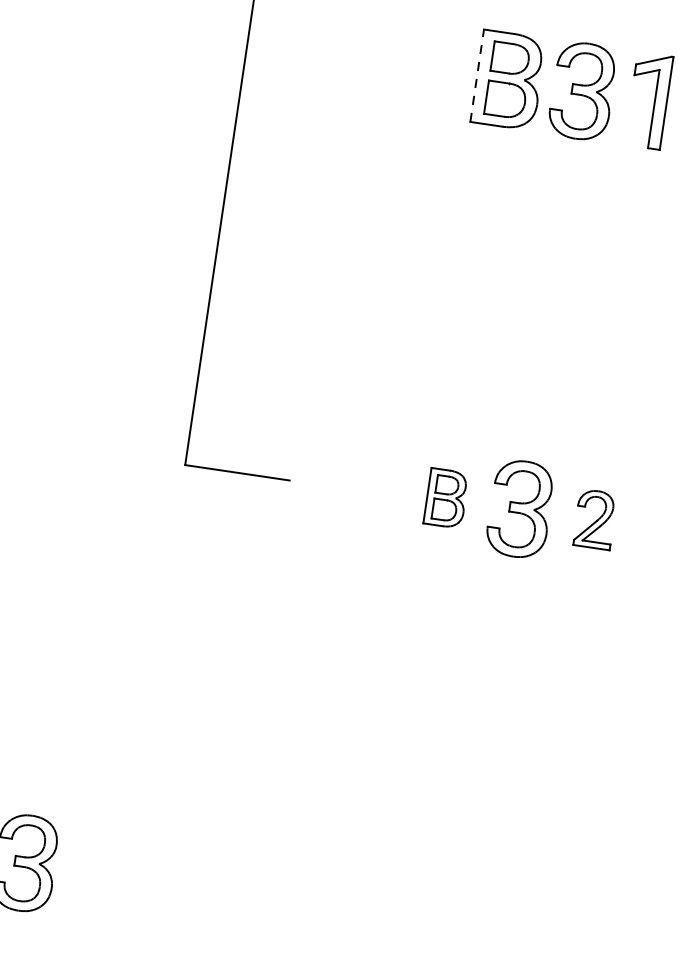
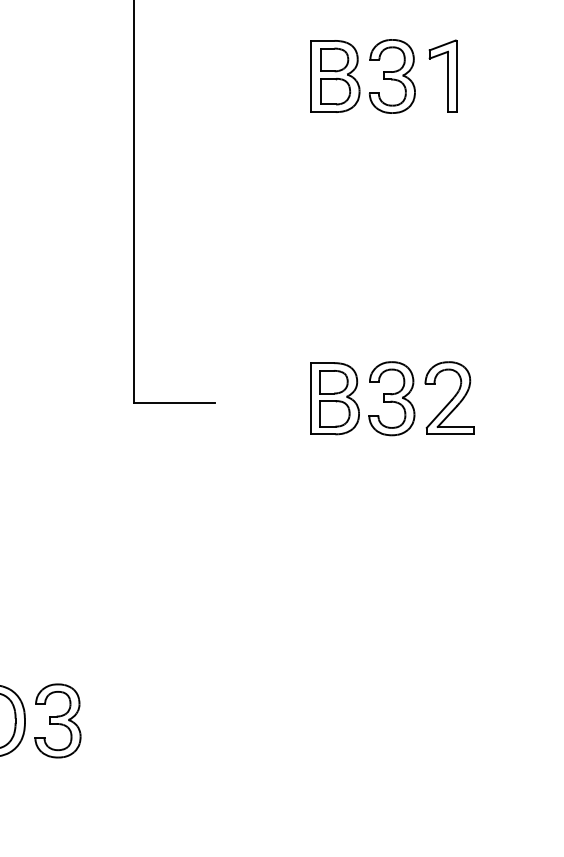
line: (477, 75) -> (311, 76), dashed -> solid
part: (445, 497) -> (334, 398), size x1.67
part: (595, 518) -> (449, 397), size x1.67

